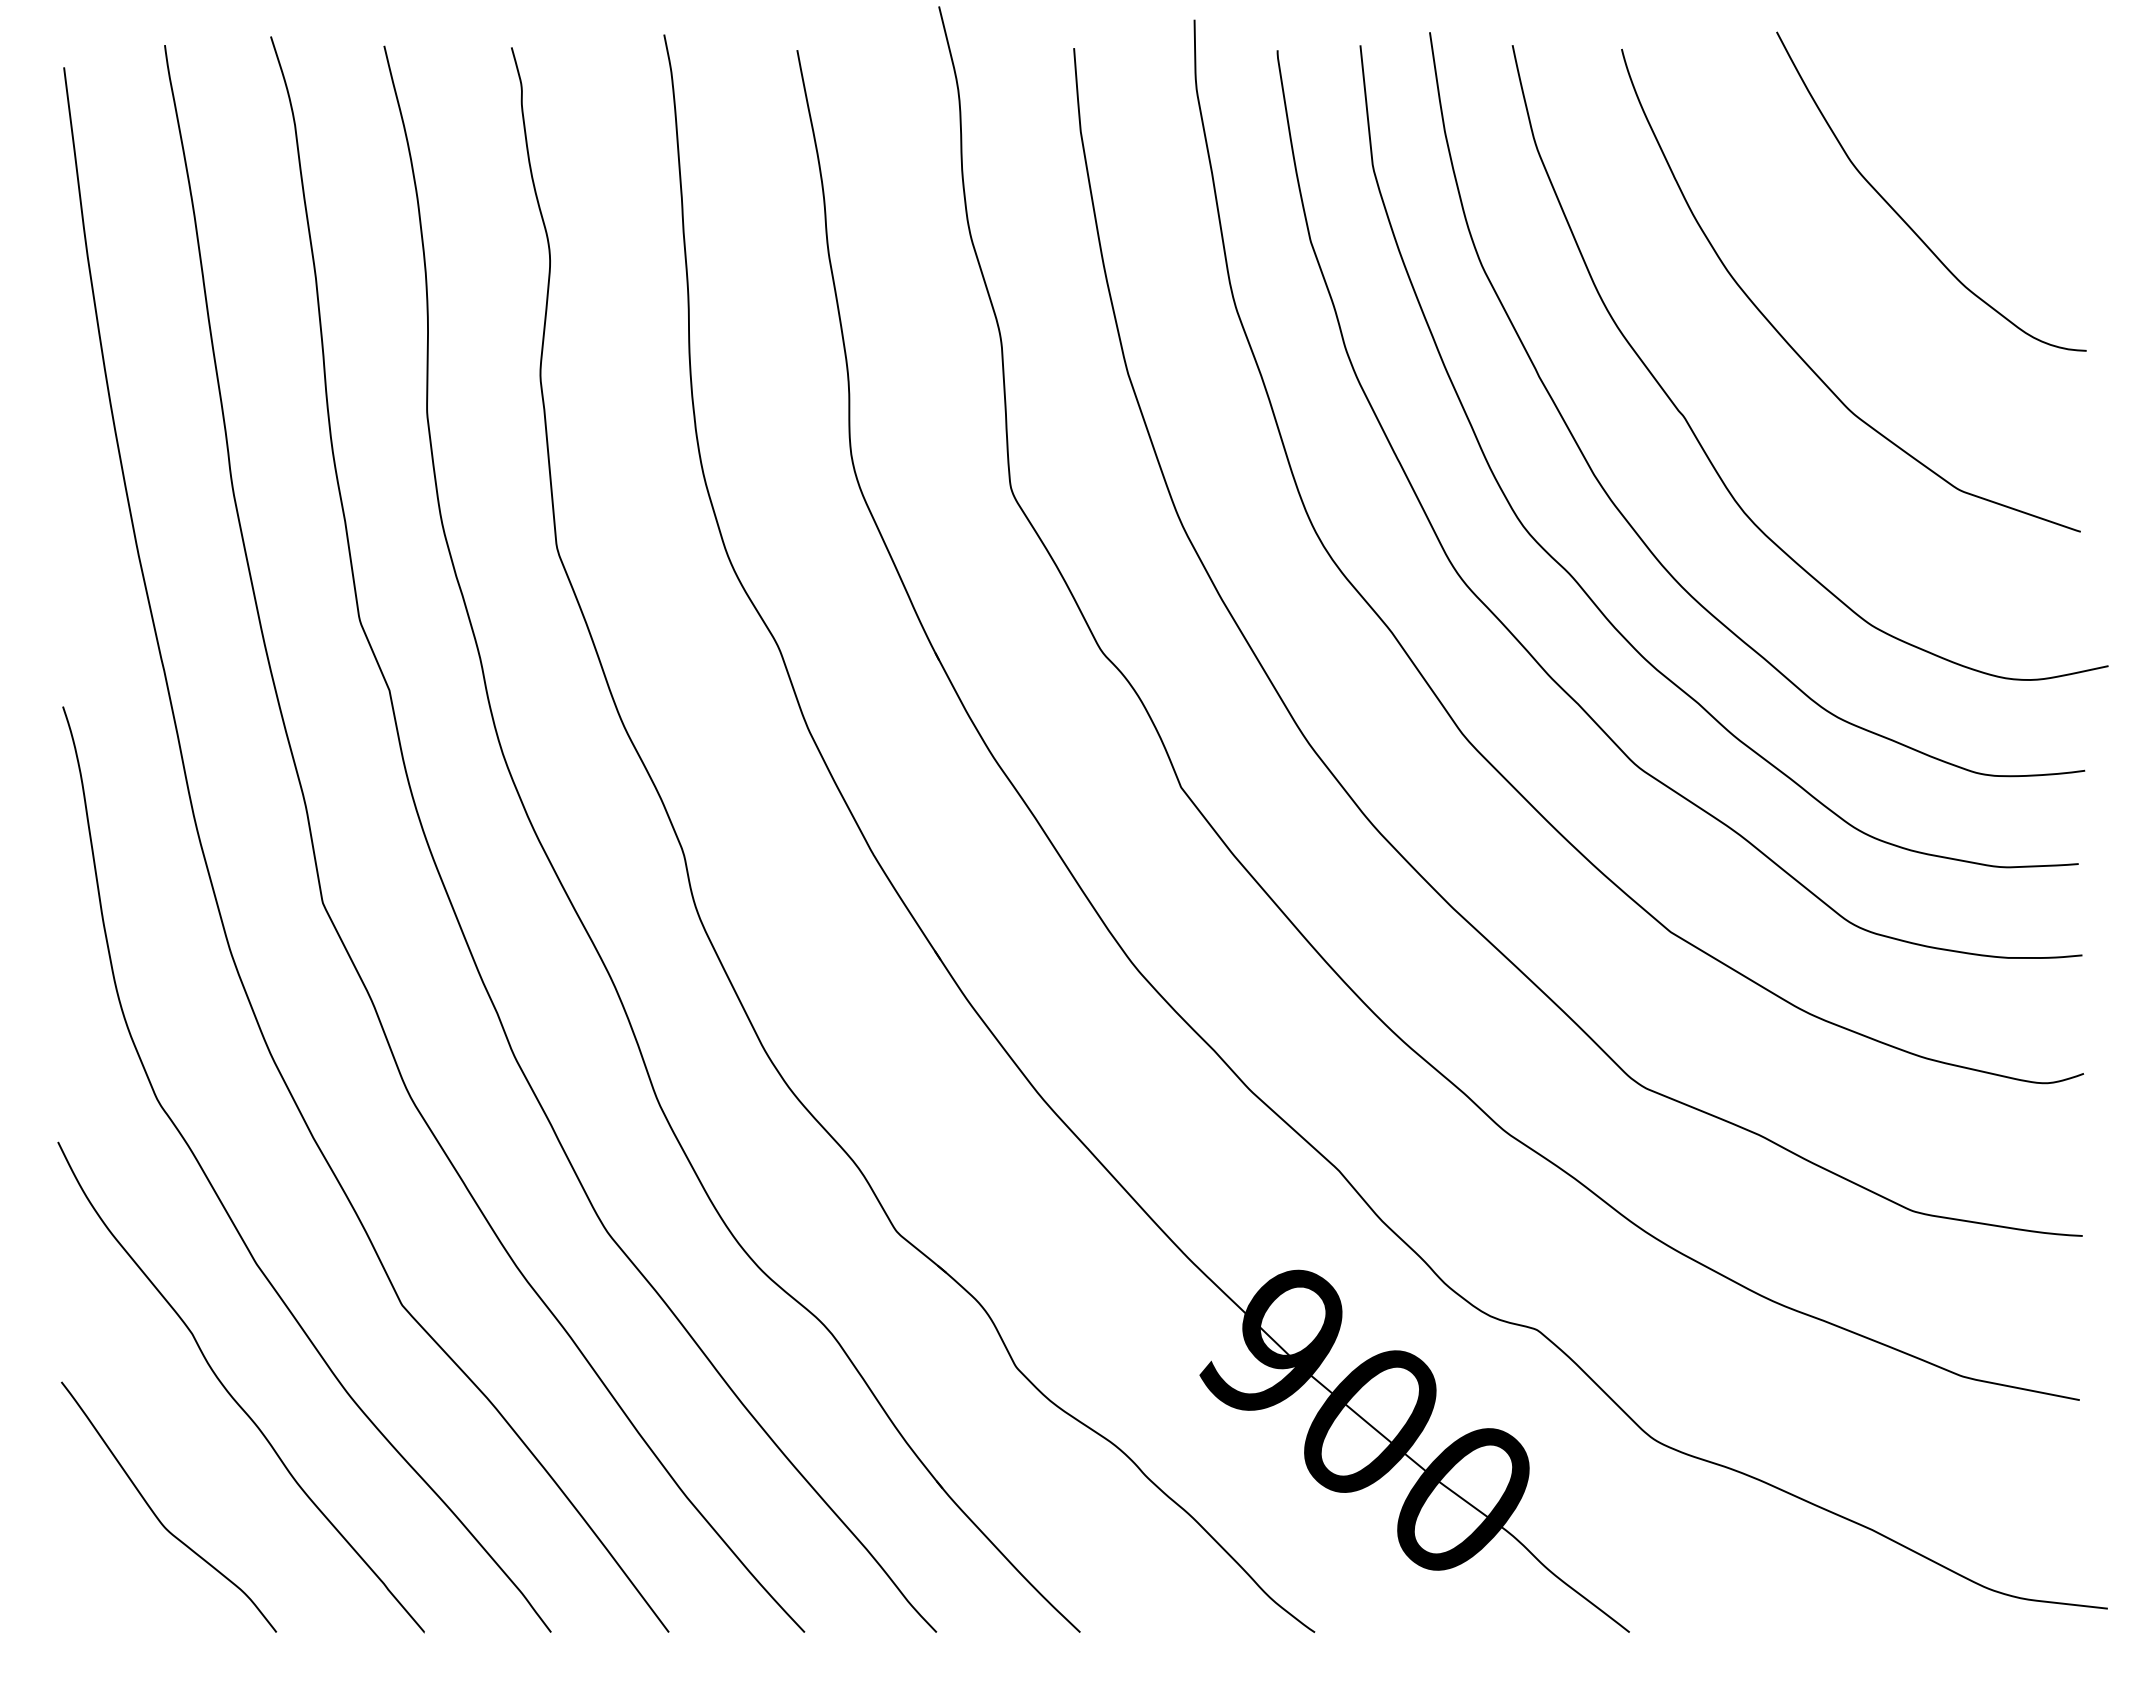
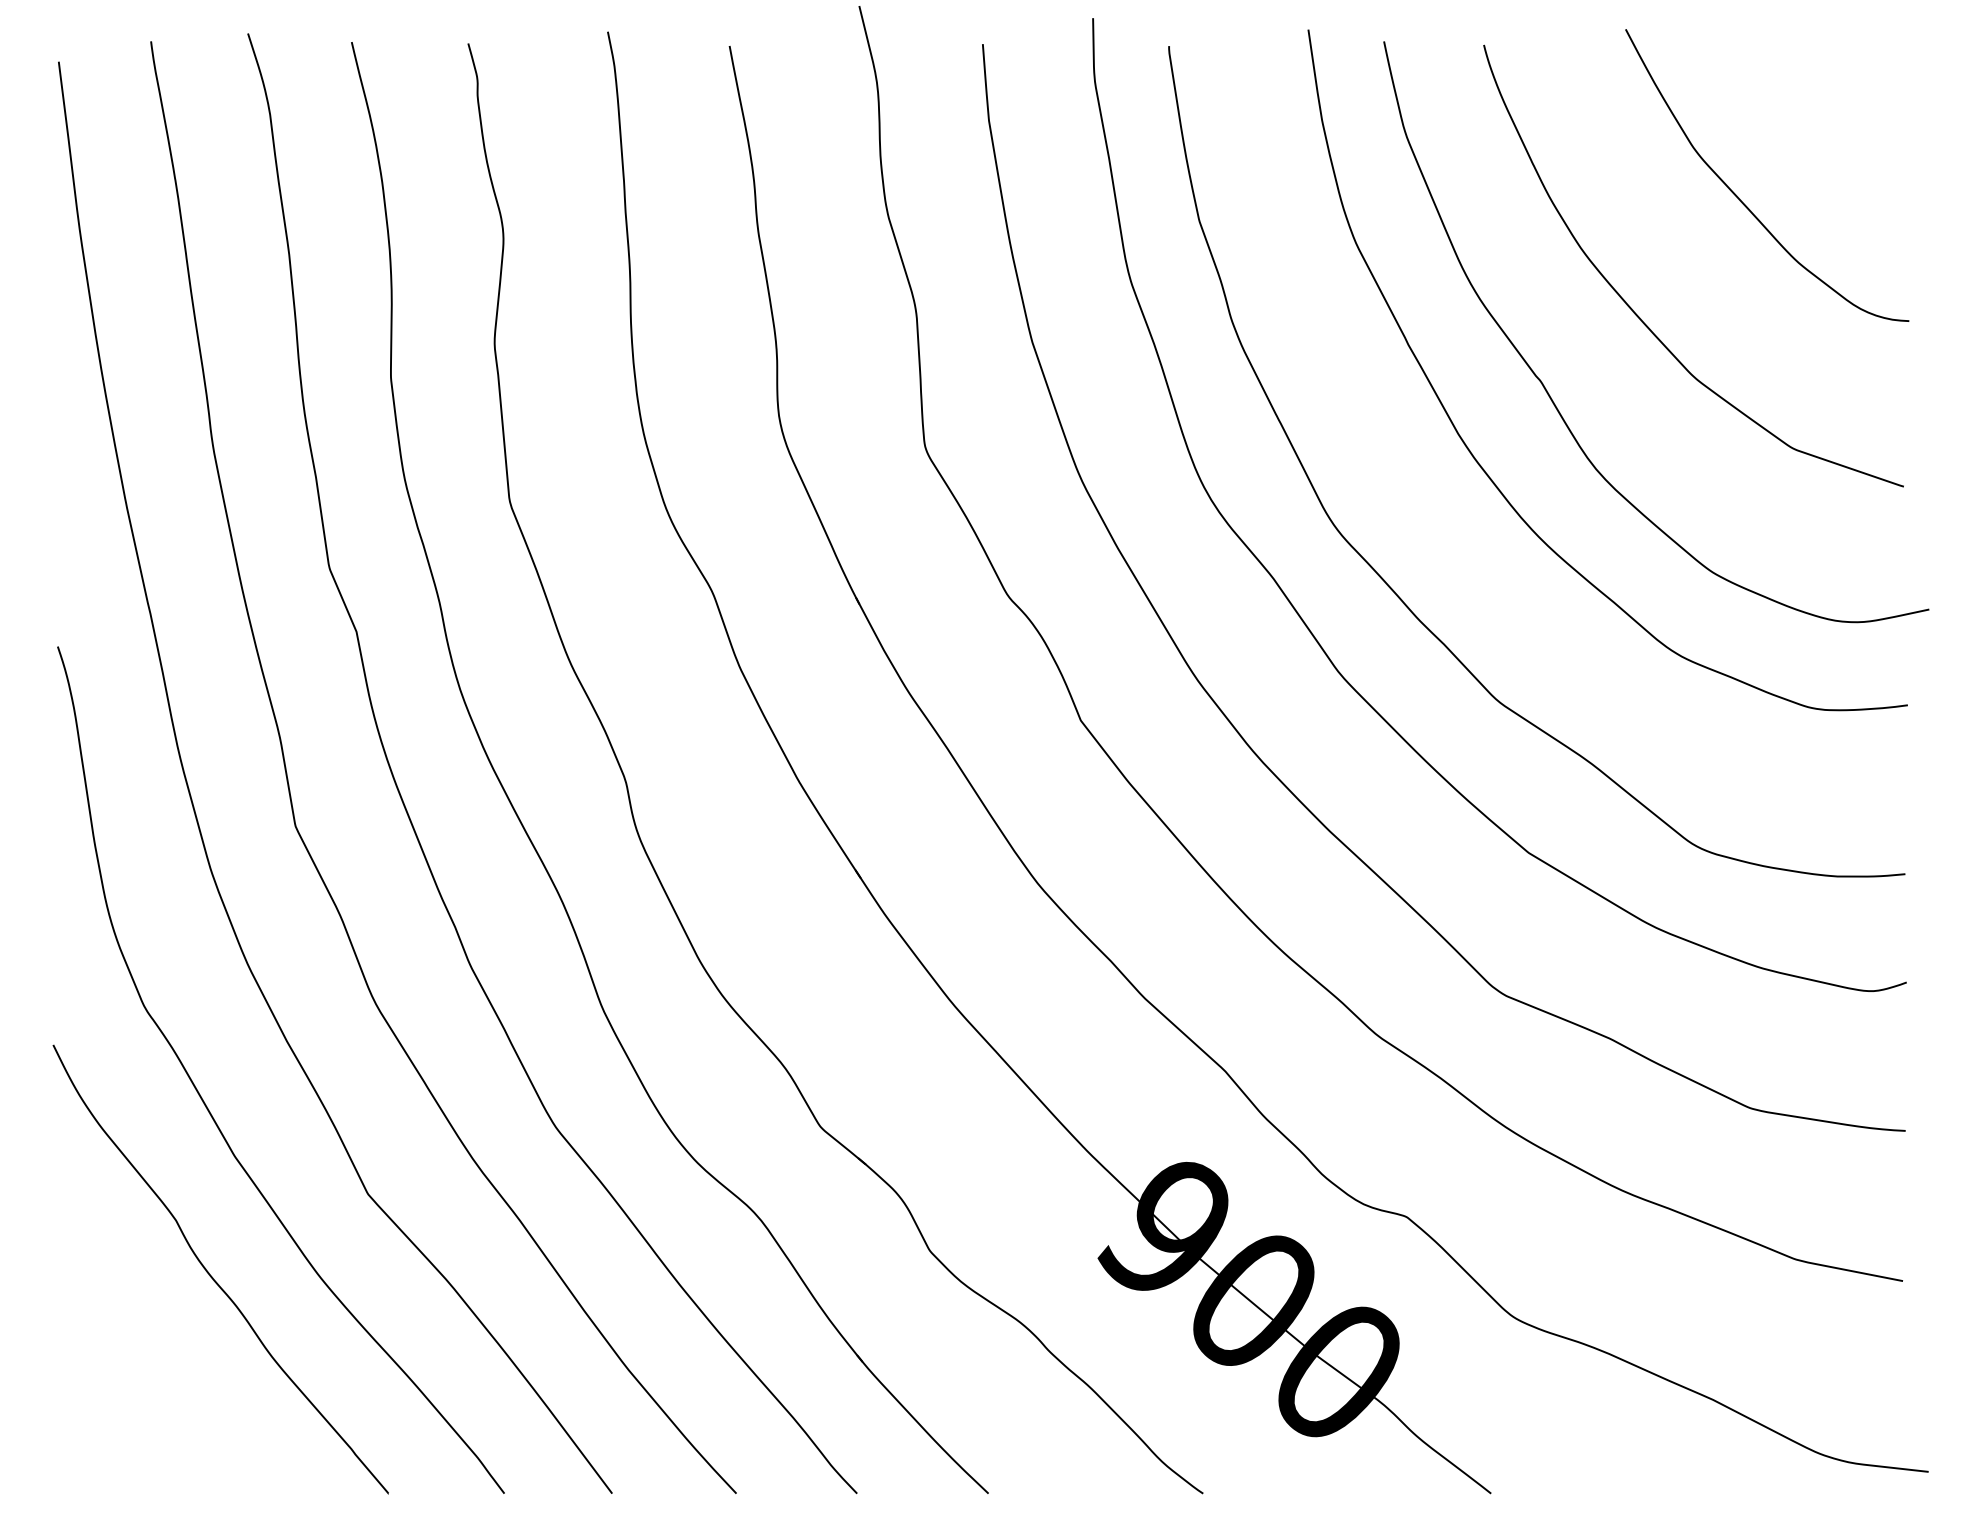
curve: (1573, 576) -> (1439, 527), removed
curve: (158, 1517) -> (145, 1388), removed

